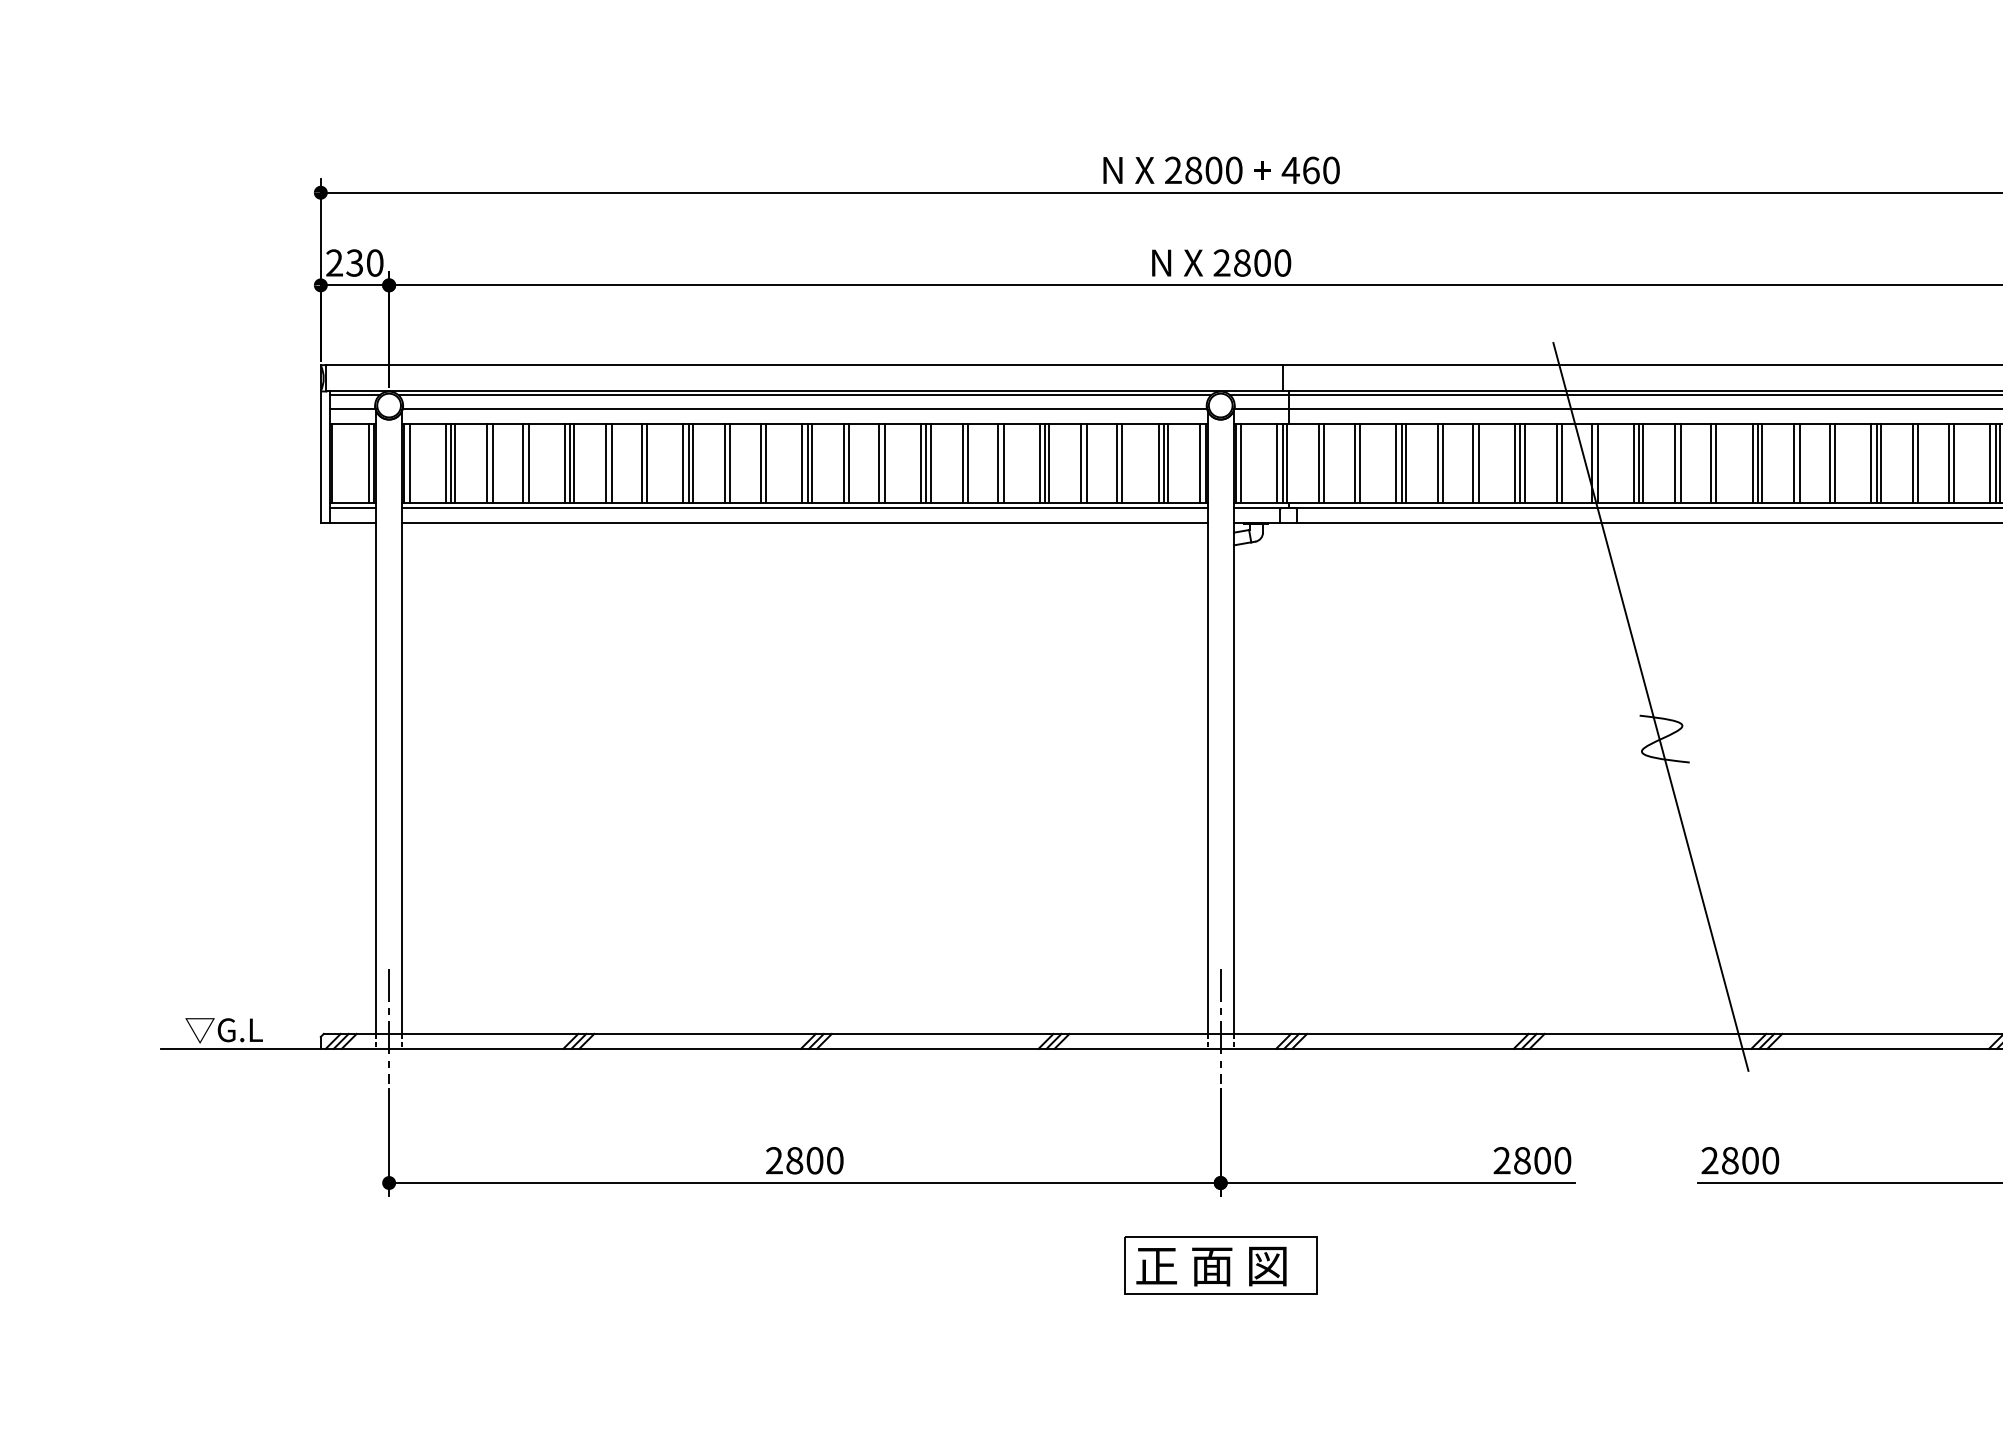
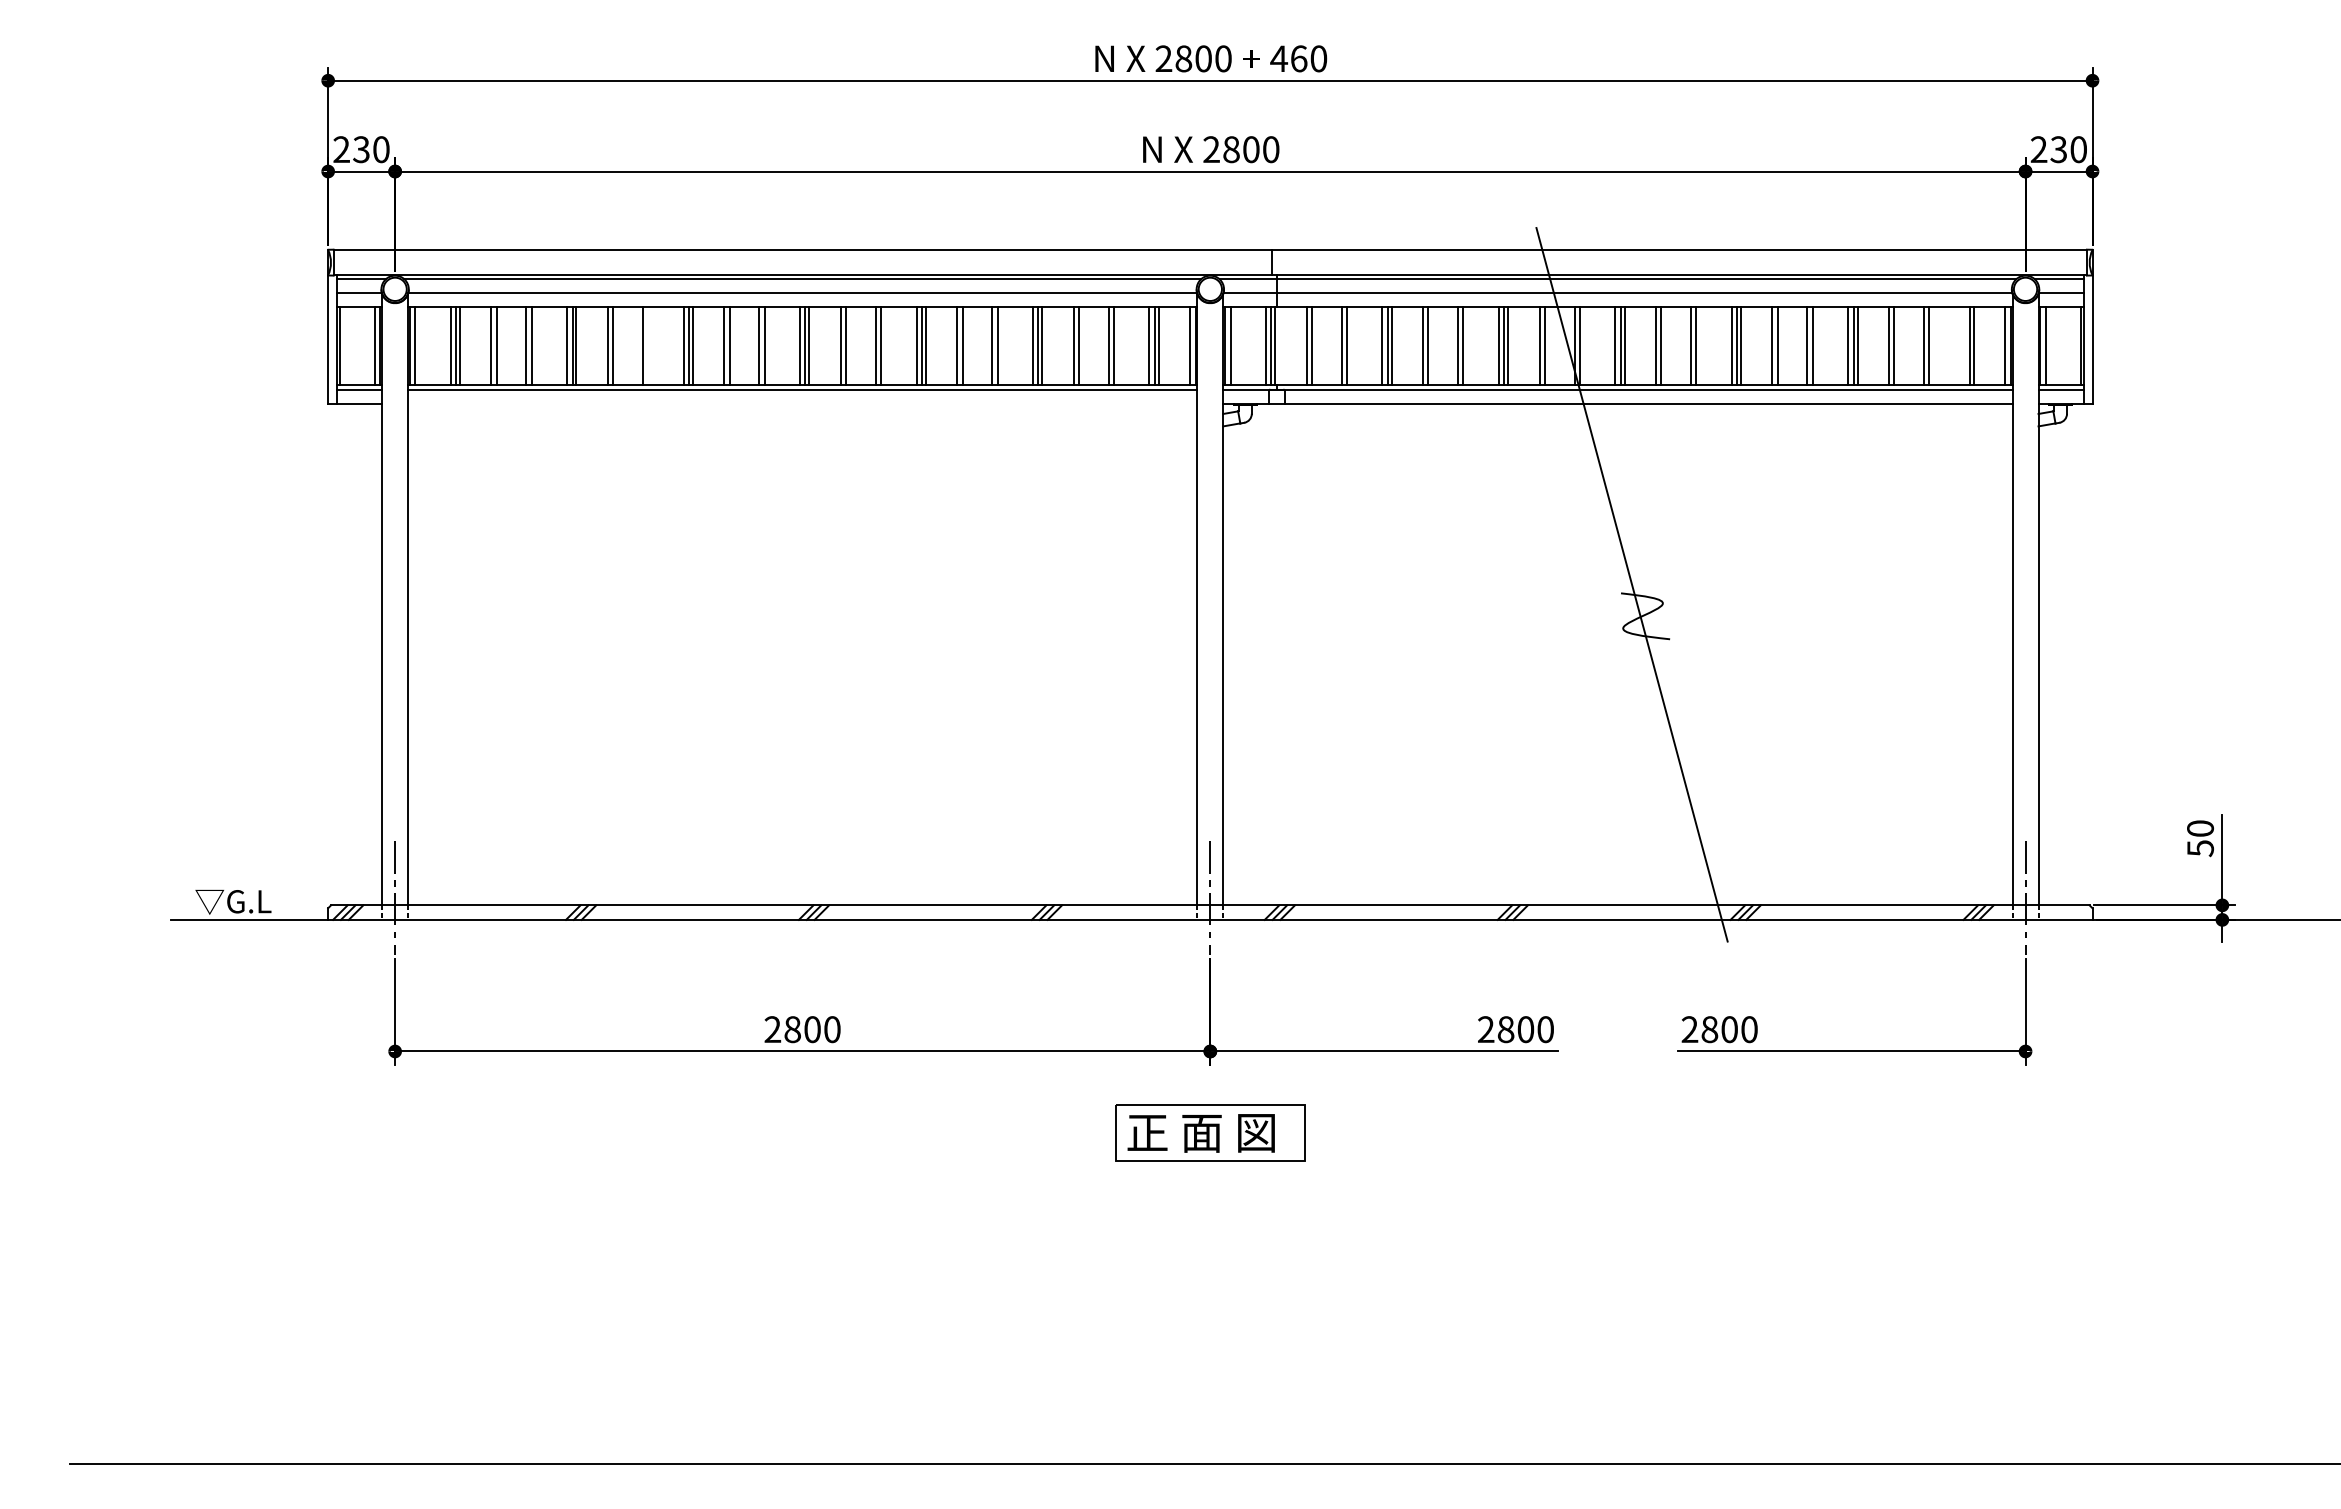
line: (647, 463) -> (648, 346), removed
line: (1990, 463) -> (1964, 346), removed
line: (804, 523) -> (802, 404), removed

